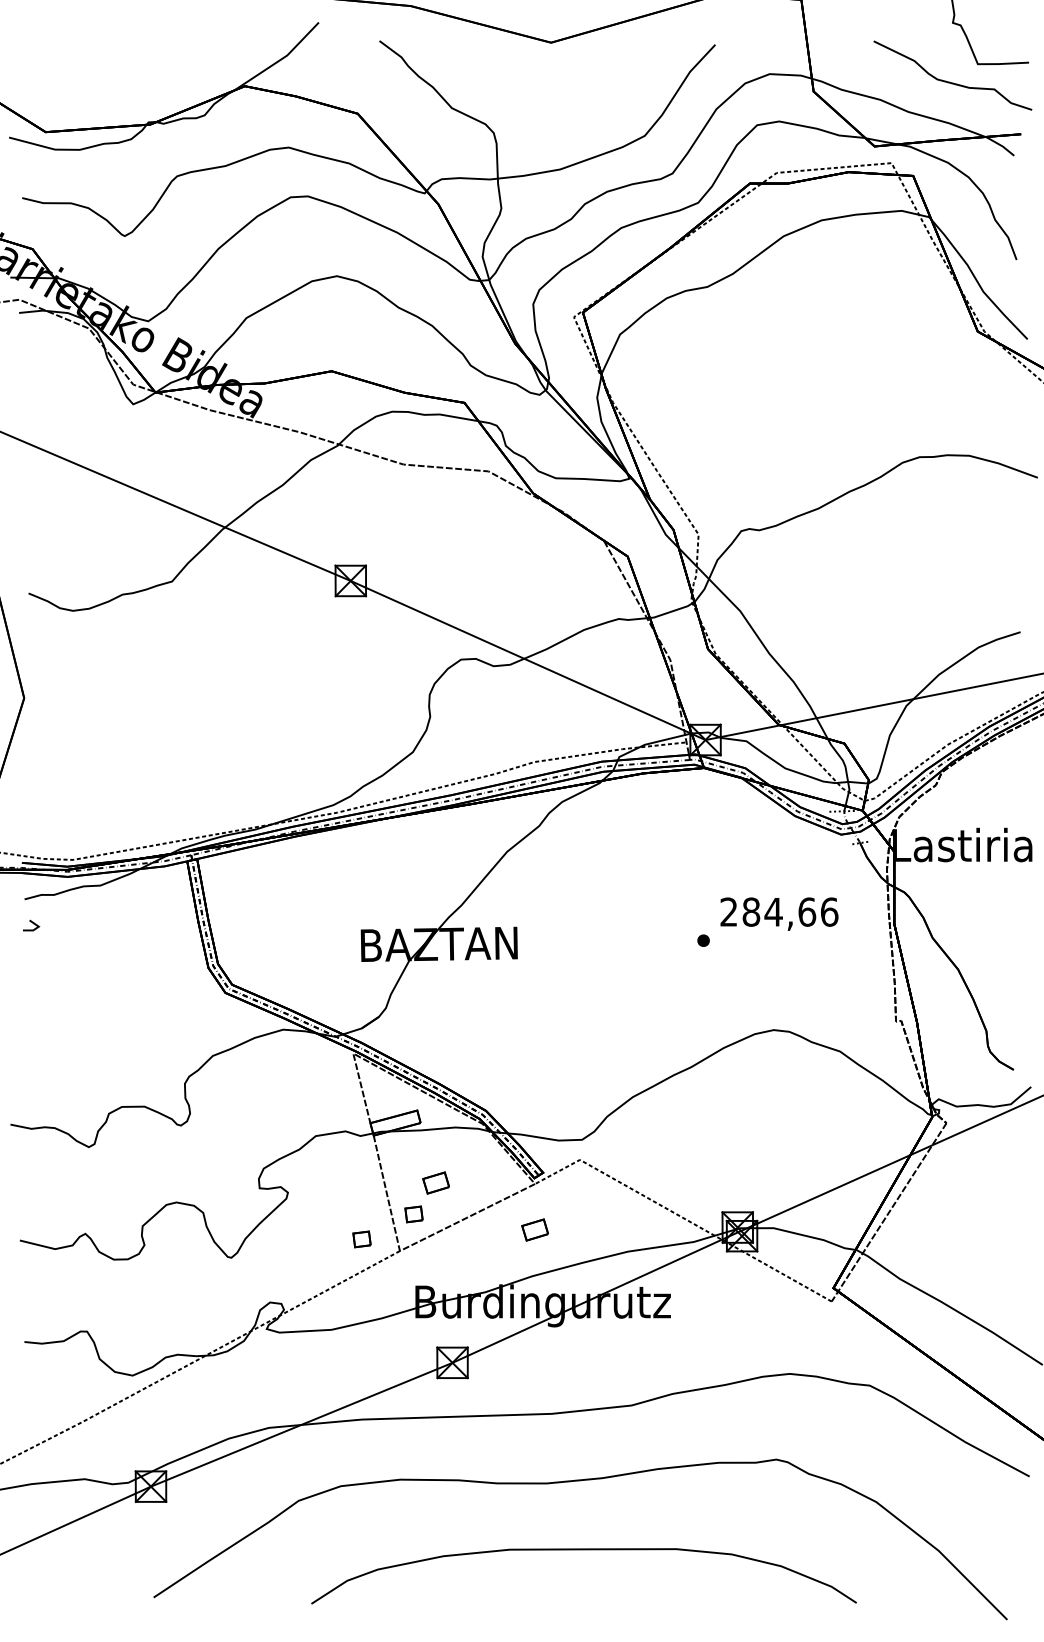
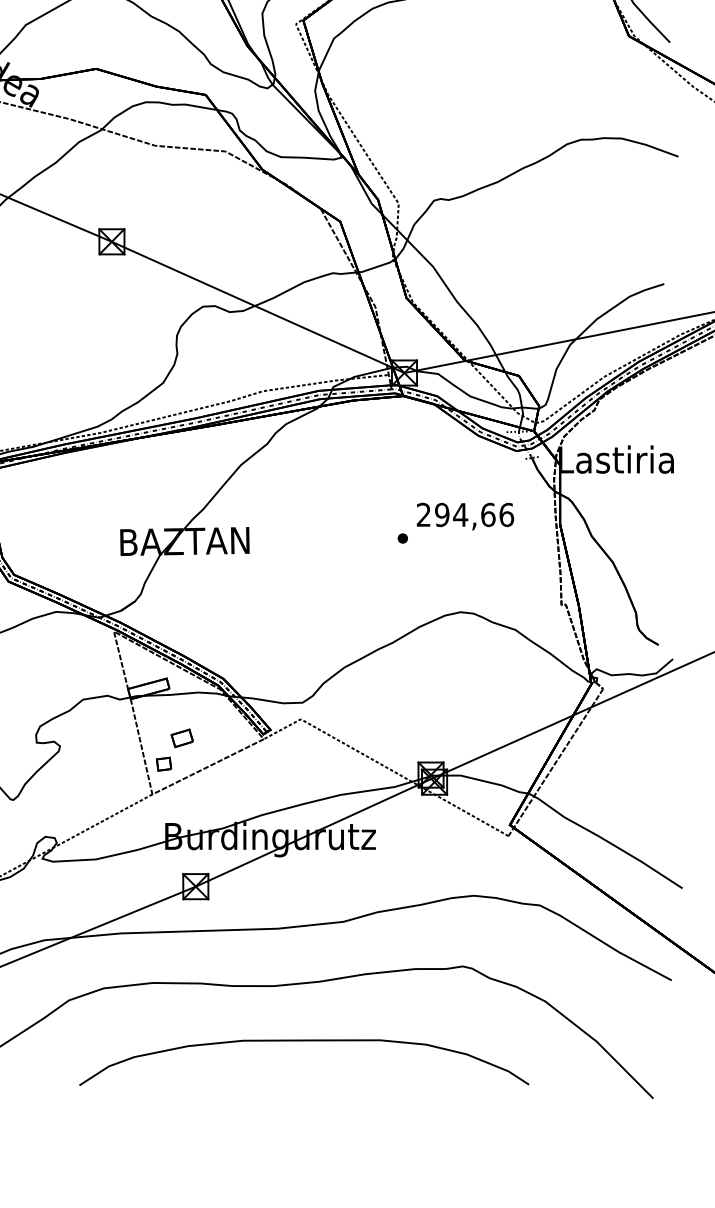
text: (751, 911) -> (442, 514), 284,66 -> 294,66
part: (534, 1229) -> (263, 776), removed
part: (361, 1239) -> (120, 784), removed

